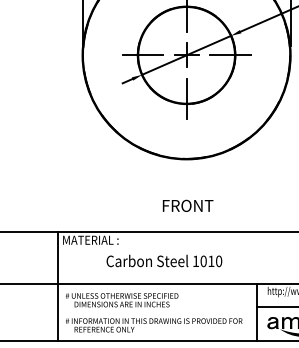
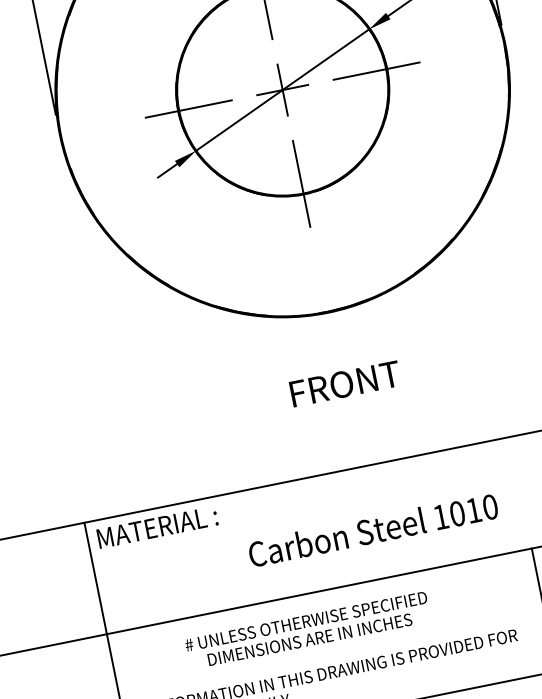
text: (187, 205) -> (343, 383), moved
text: (164, 260) -> (373, 528), moved
text: (122, 300) -> (309, 630), moved

